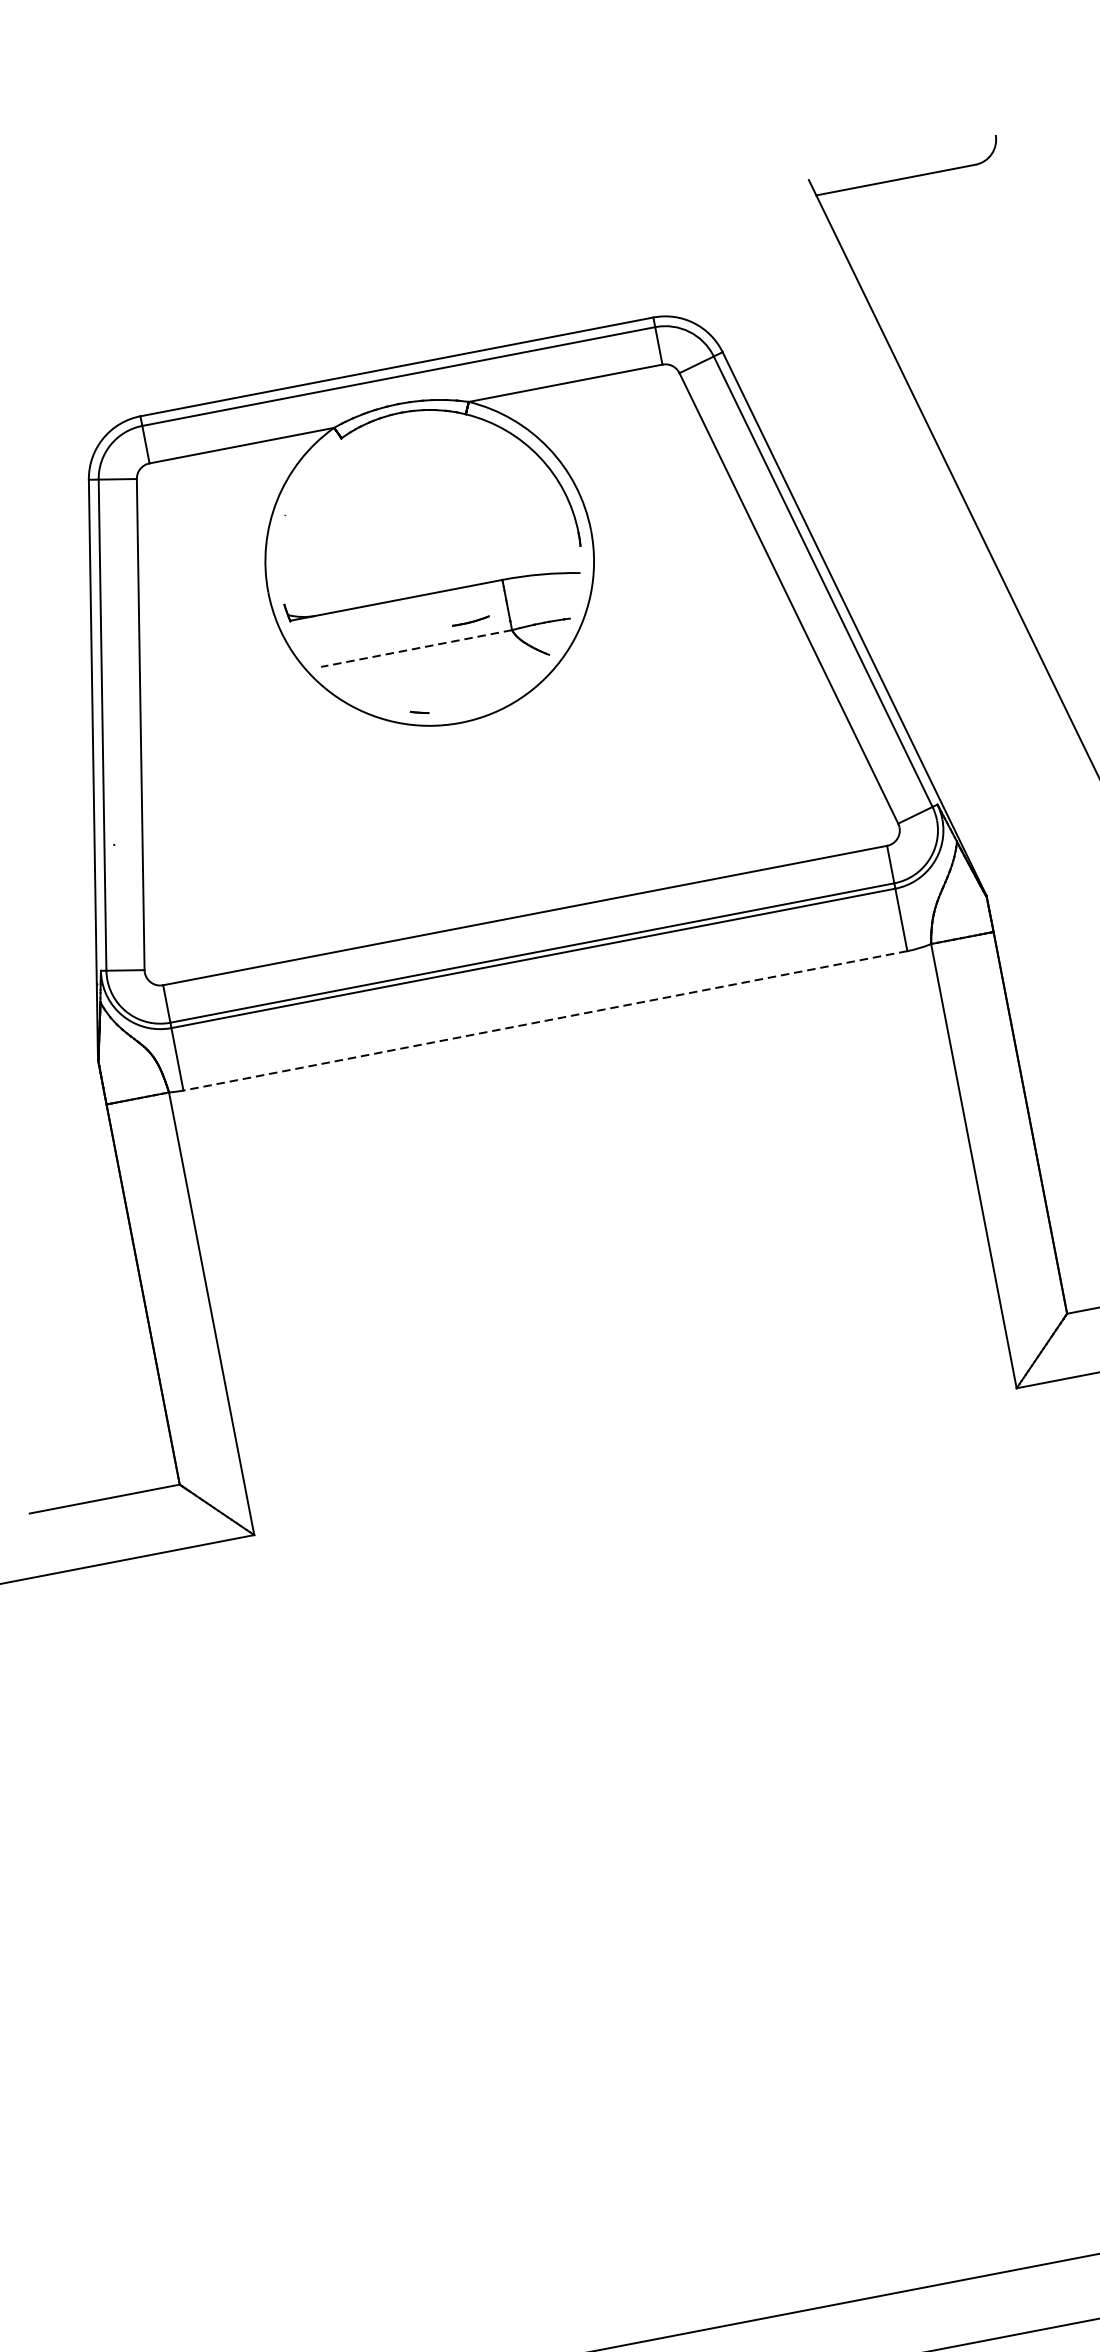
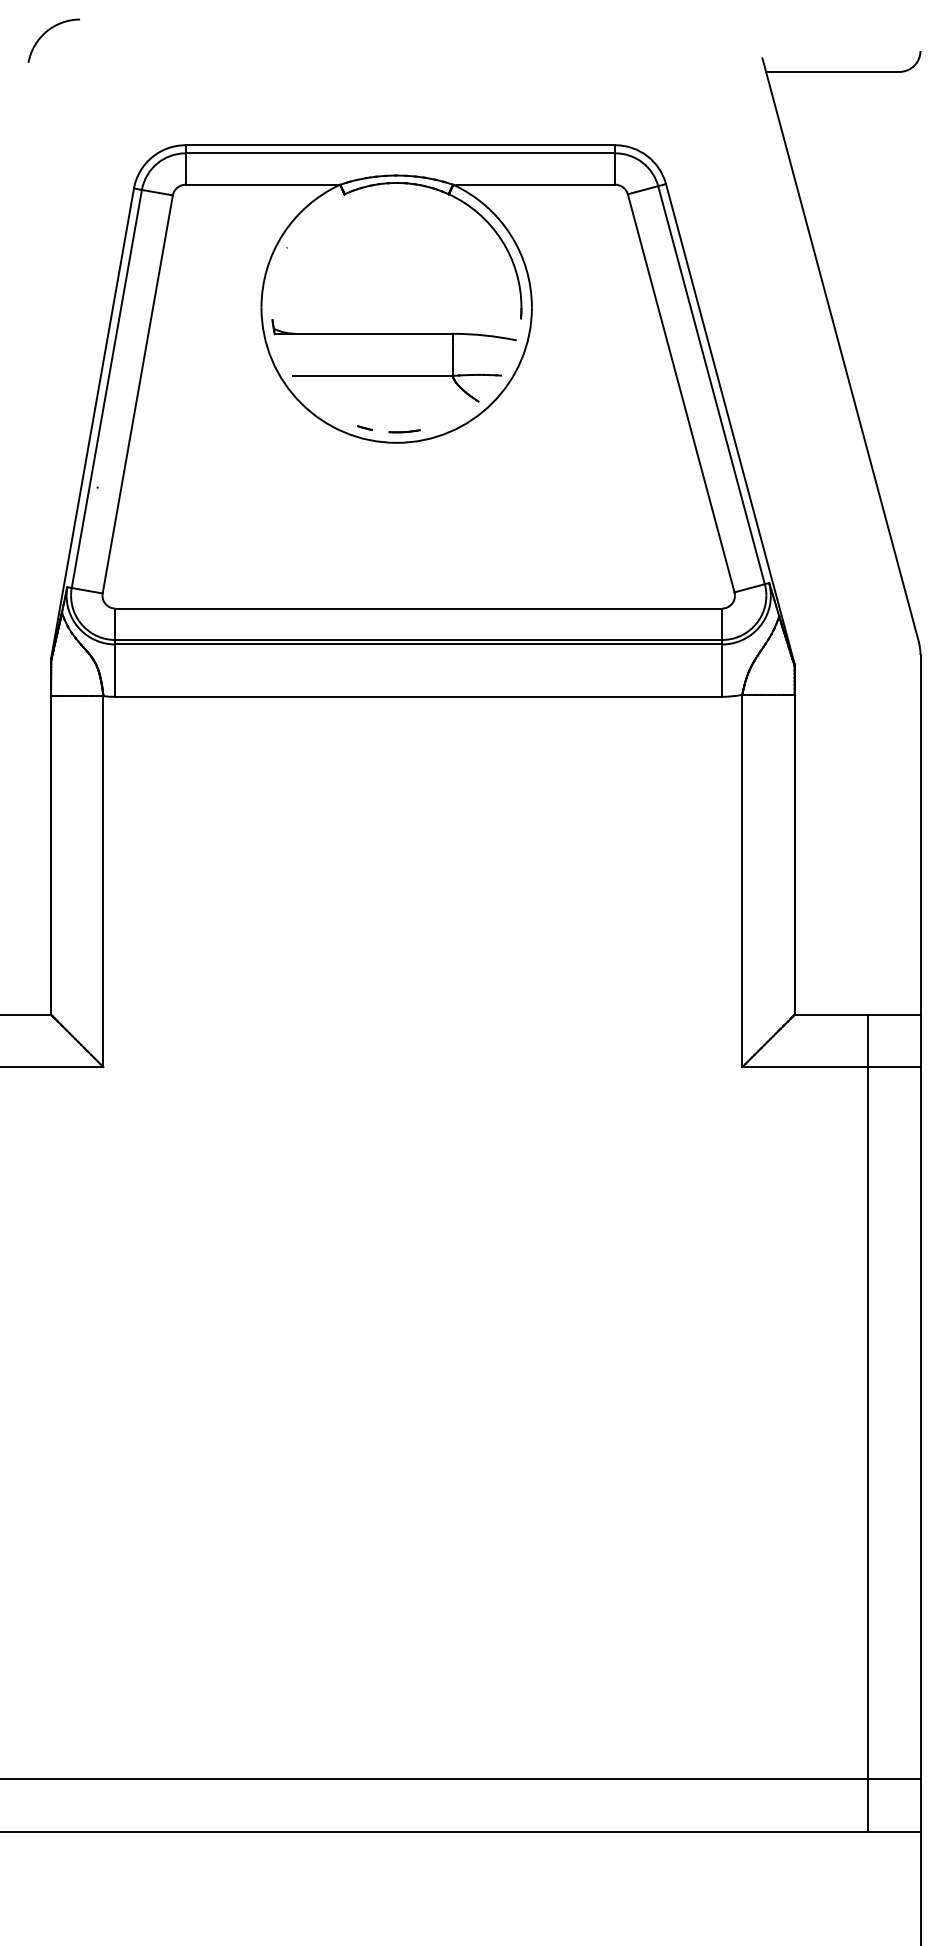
line: (470, 621) -> (404, 431), moved
line: (416, 648) -> (372, 375), dashed -> solid
line: (545, 1020) -> (418, 696), dashed -> solid

